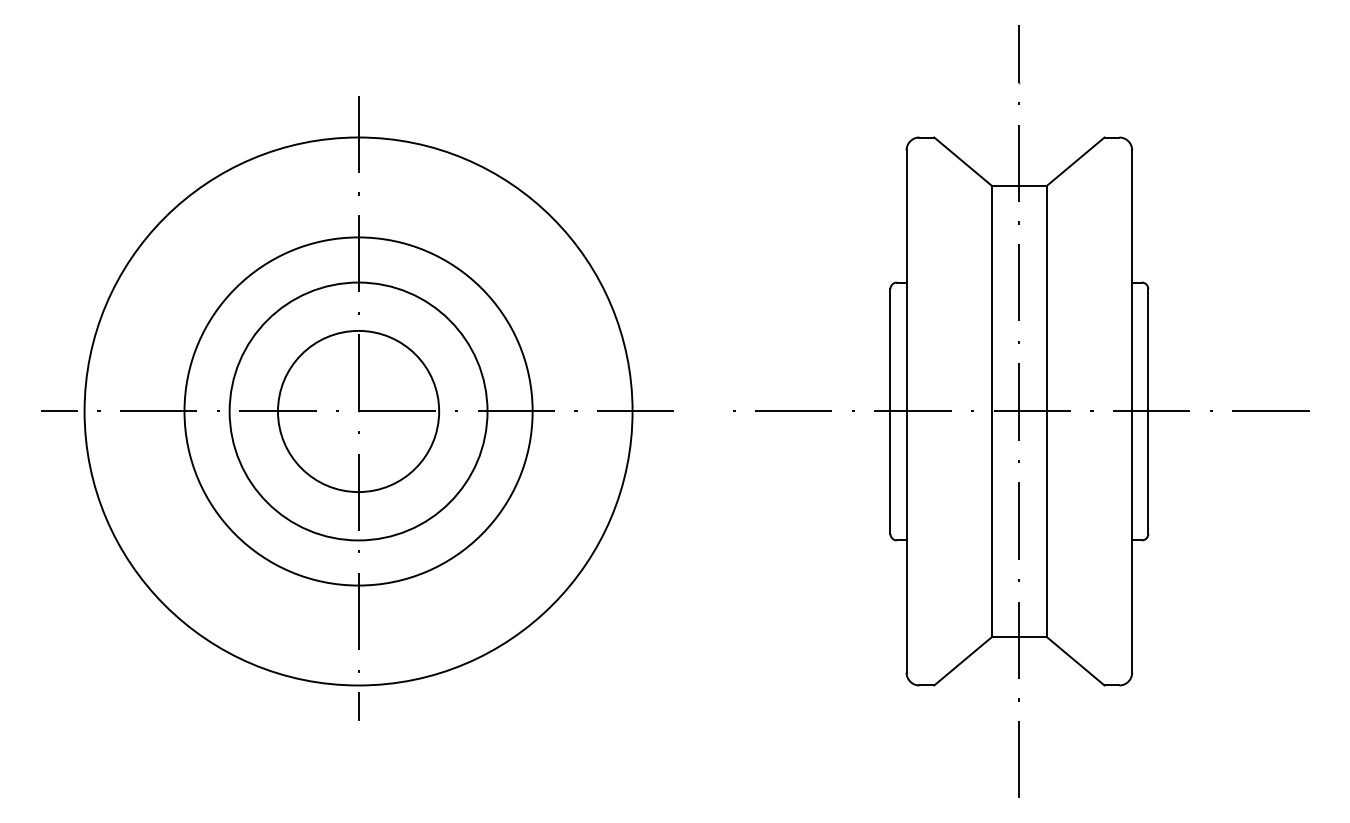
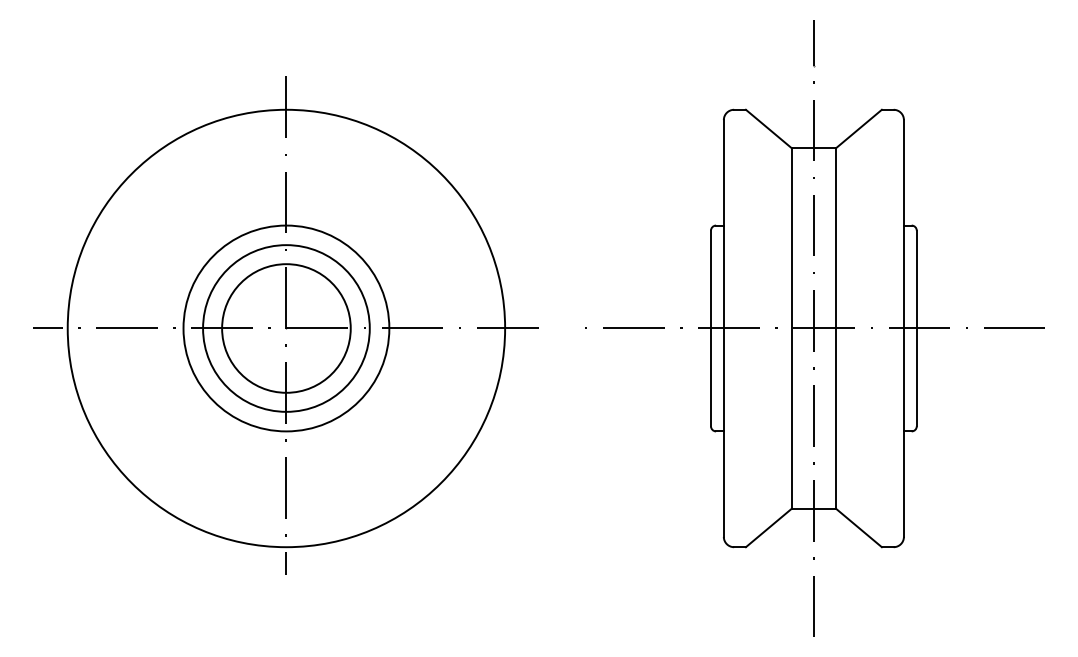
circle: (358, 411) -> (286, 328), size x0.6

